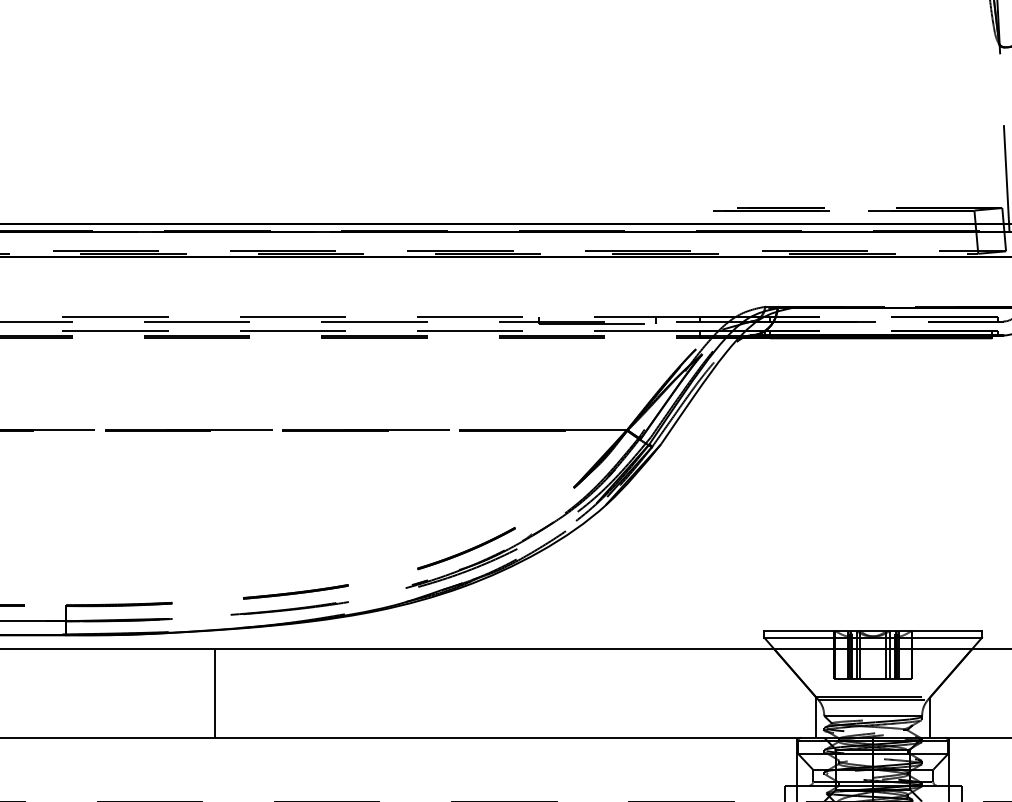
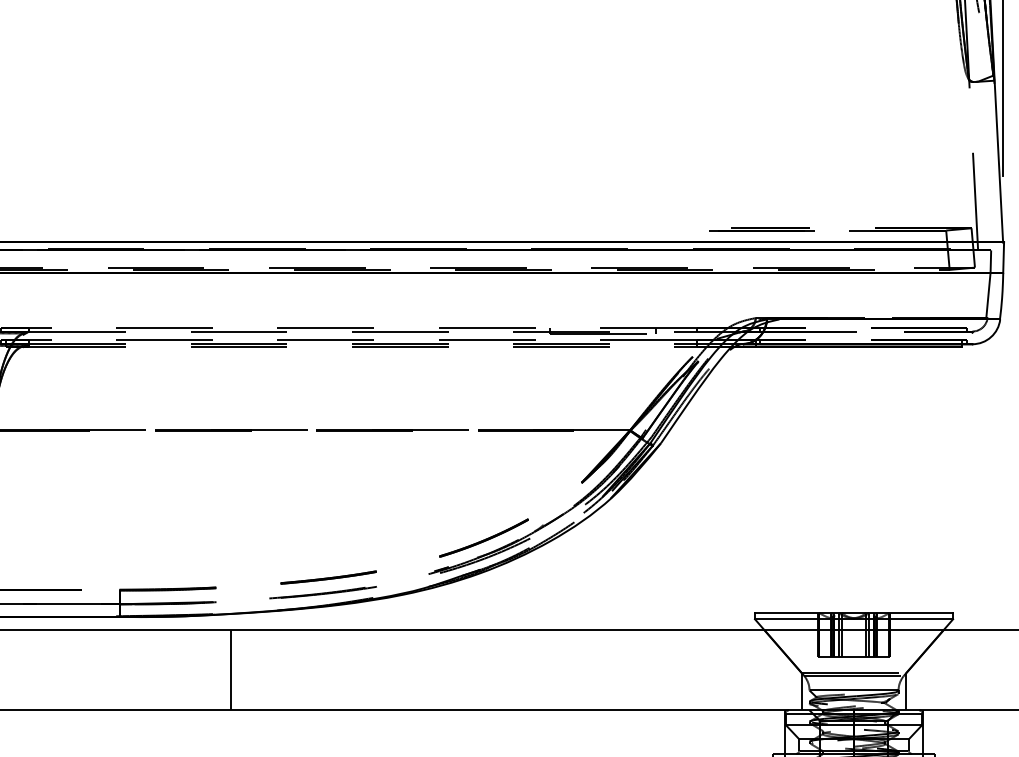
line: (215, 692) -> (231, 669), moved

